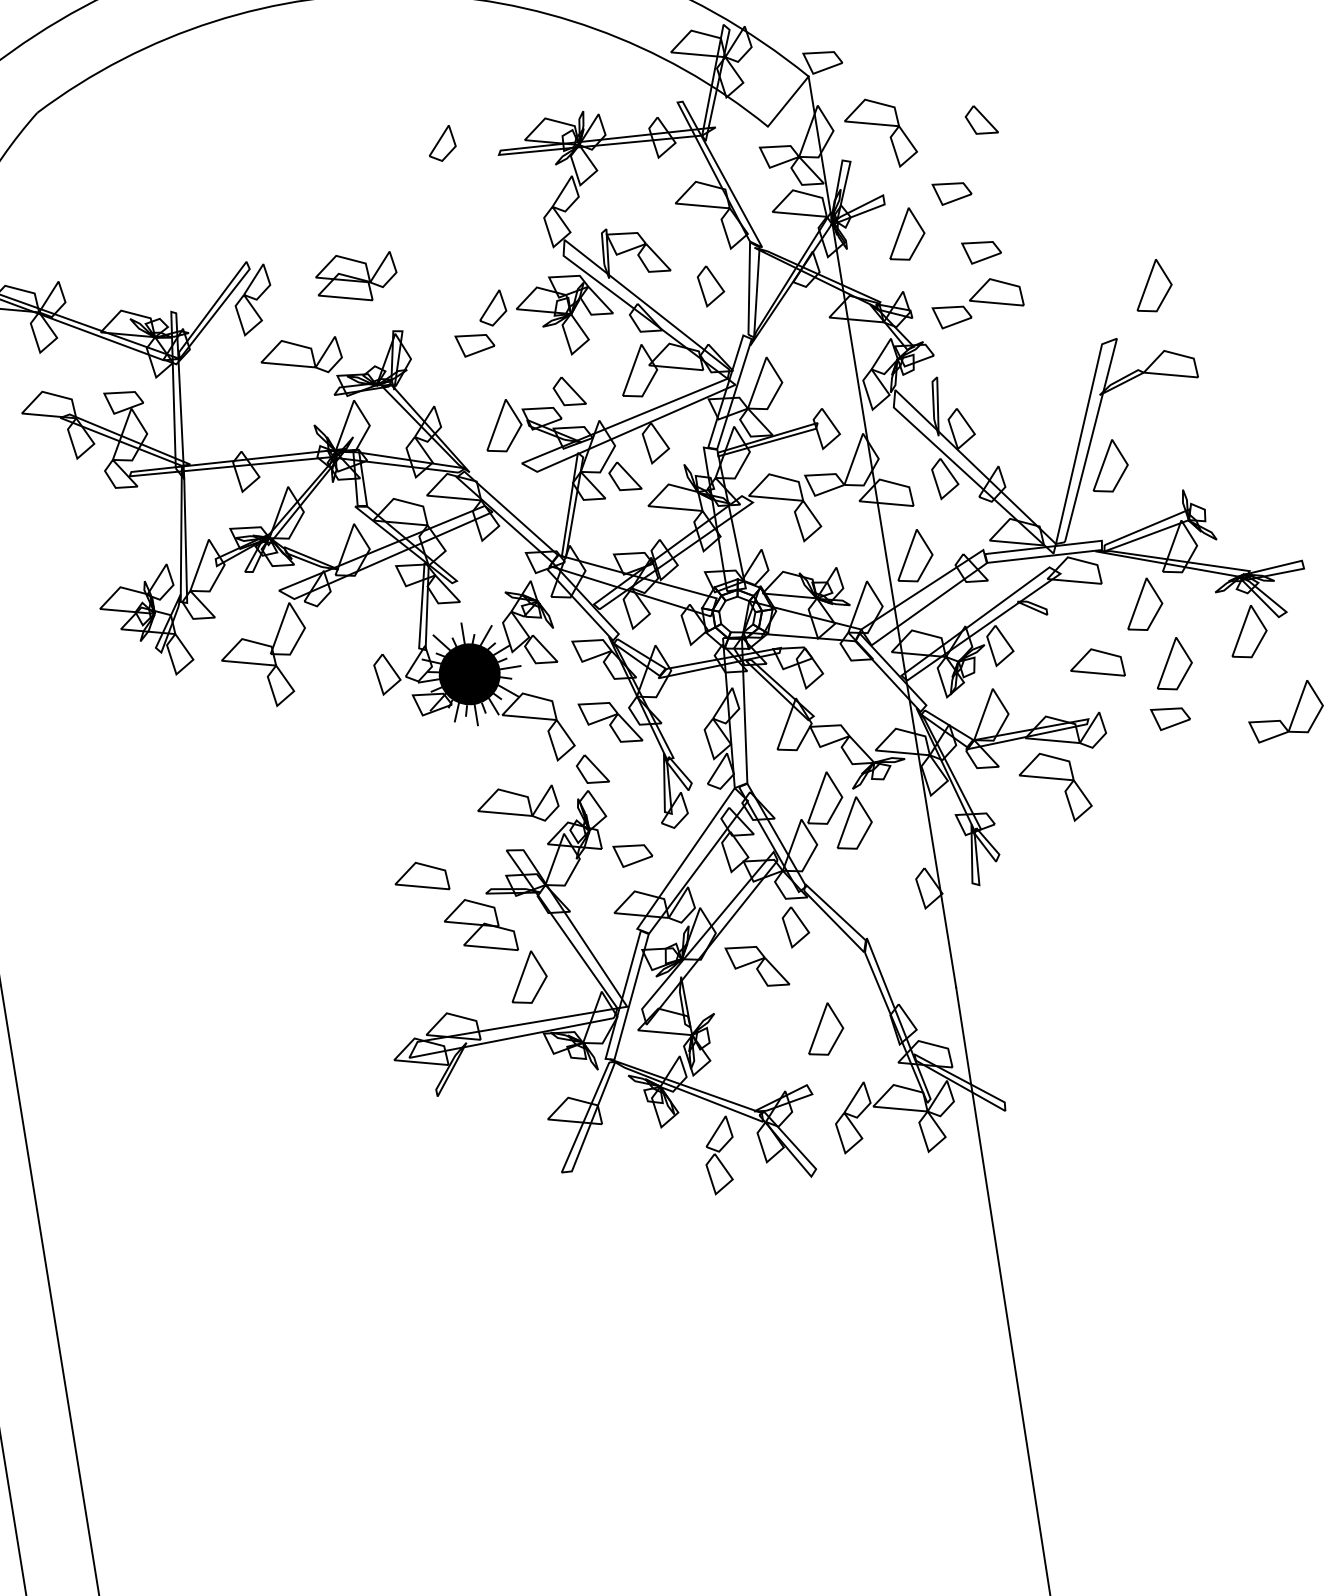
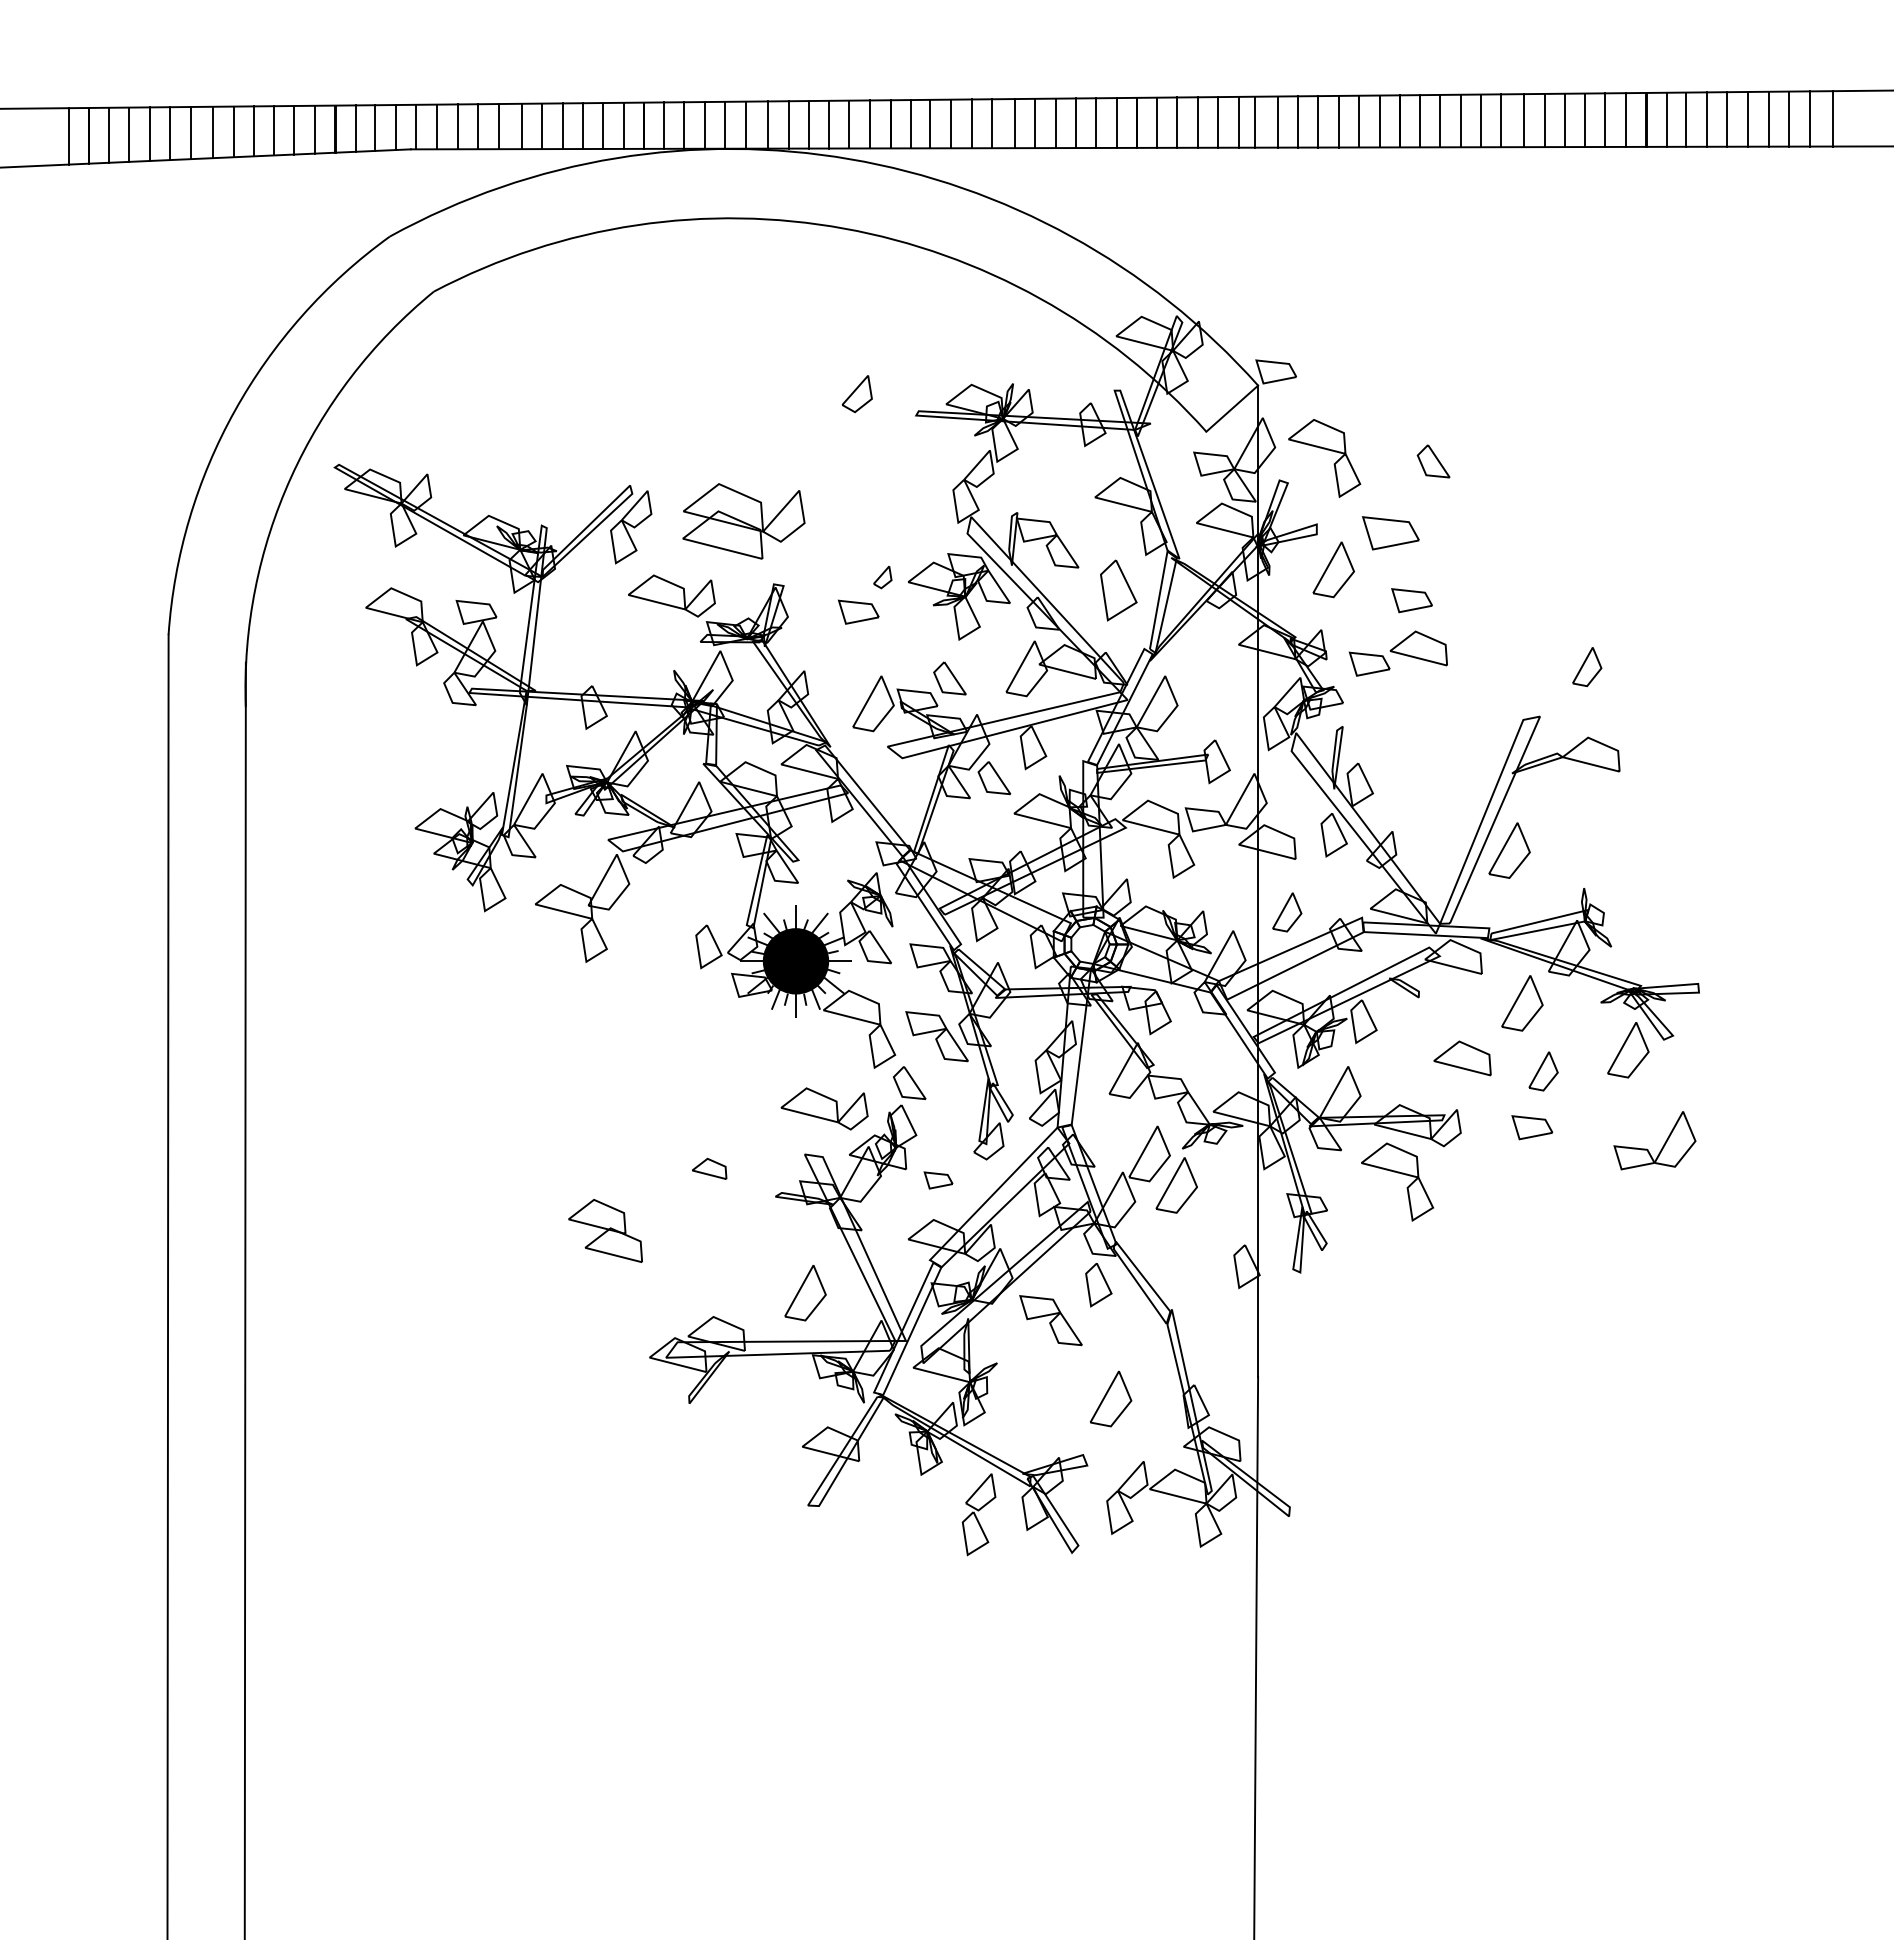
part: (952, 191) -> (1390, 532), size x1.4
part: (356, 276) -> (744, 520), size x1.4
part: (710, 285) -> (1118, 590), size x1.4
part: (1153, 285) -> (1587, 666), size x0.7
part: (492, 308) -> (882, 577), size x0.6
part: (914, 556) -> (1287, 912), size x0.7
part: (1172, 664) -> (1543, 1071), size x0.7
part: (633, 854) -> (938, 1180), size x0.7
part: (421, 877) -> (709, 1168), size x0.6
part: (479, 926) -> (605, 1230), moved

